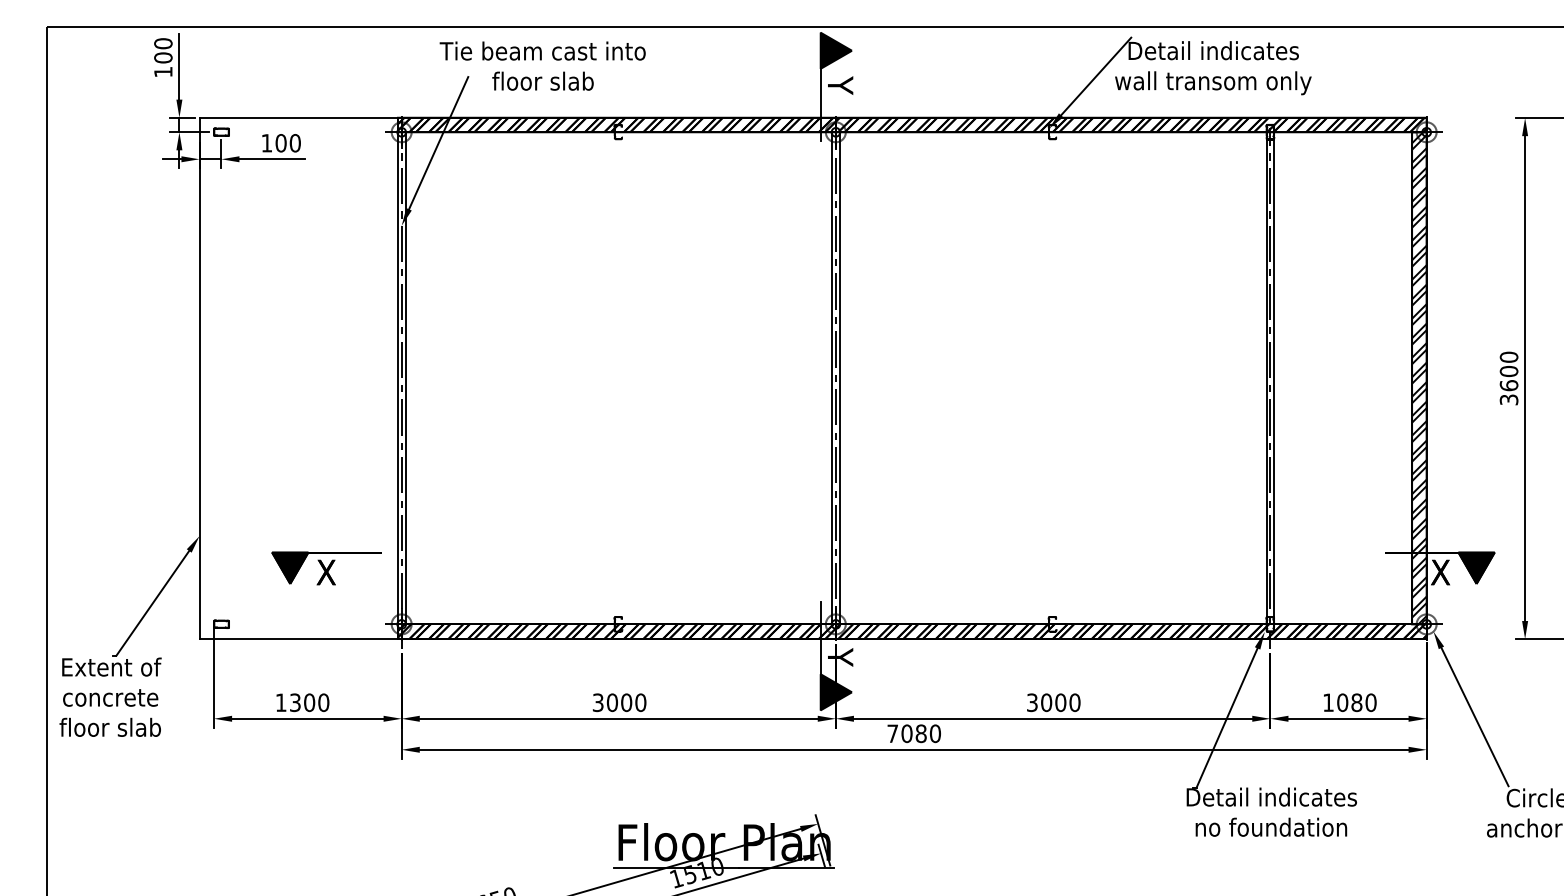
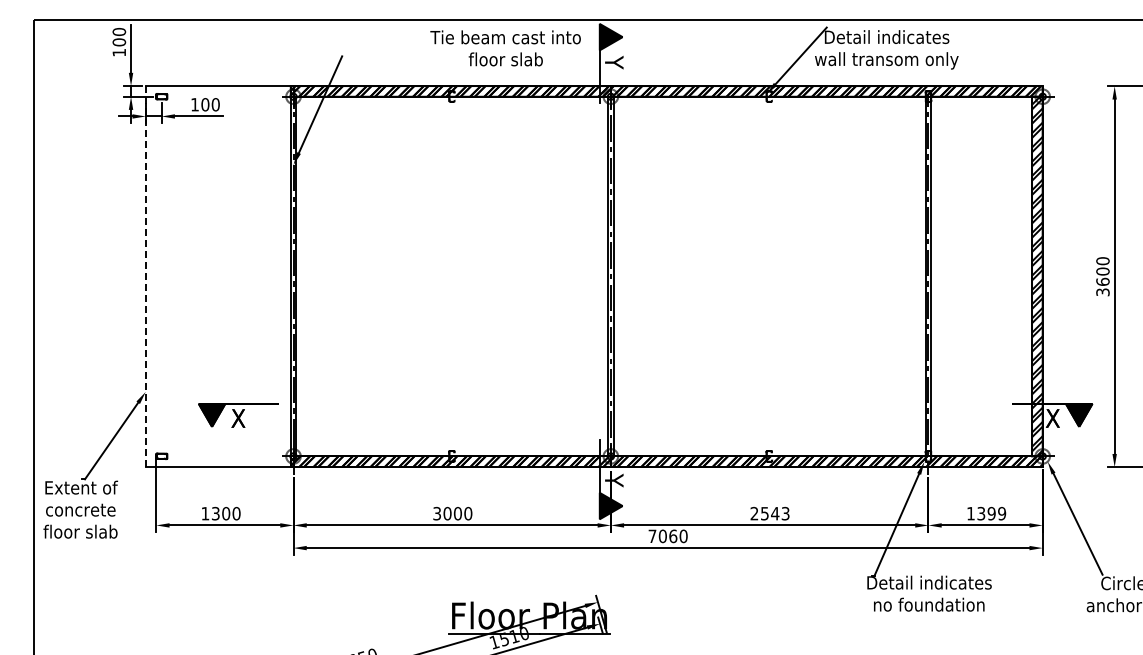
text: (542, 66) -> (505, 48), moved
line: (199, 379) -> (145, 277), solid -> dashed
text: (1052, 702) -> (769, 513), 3000 -> 2543
text: (1356, 702) -> (991, 513), 1080 -> 1399
text: (921, 732) -> (673, 535), 7080 -> 7060

